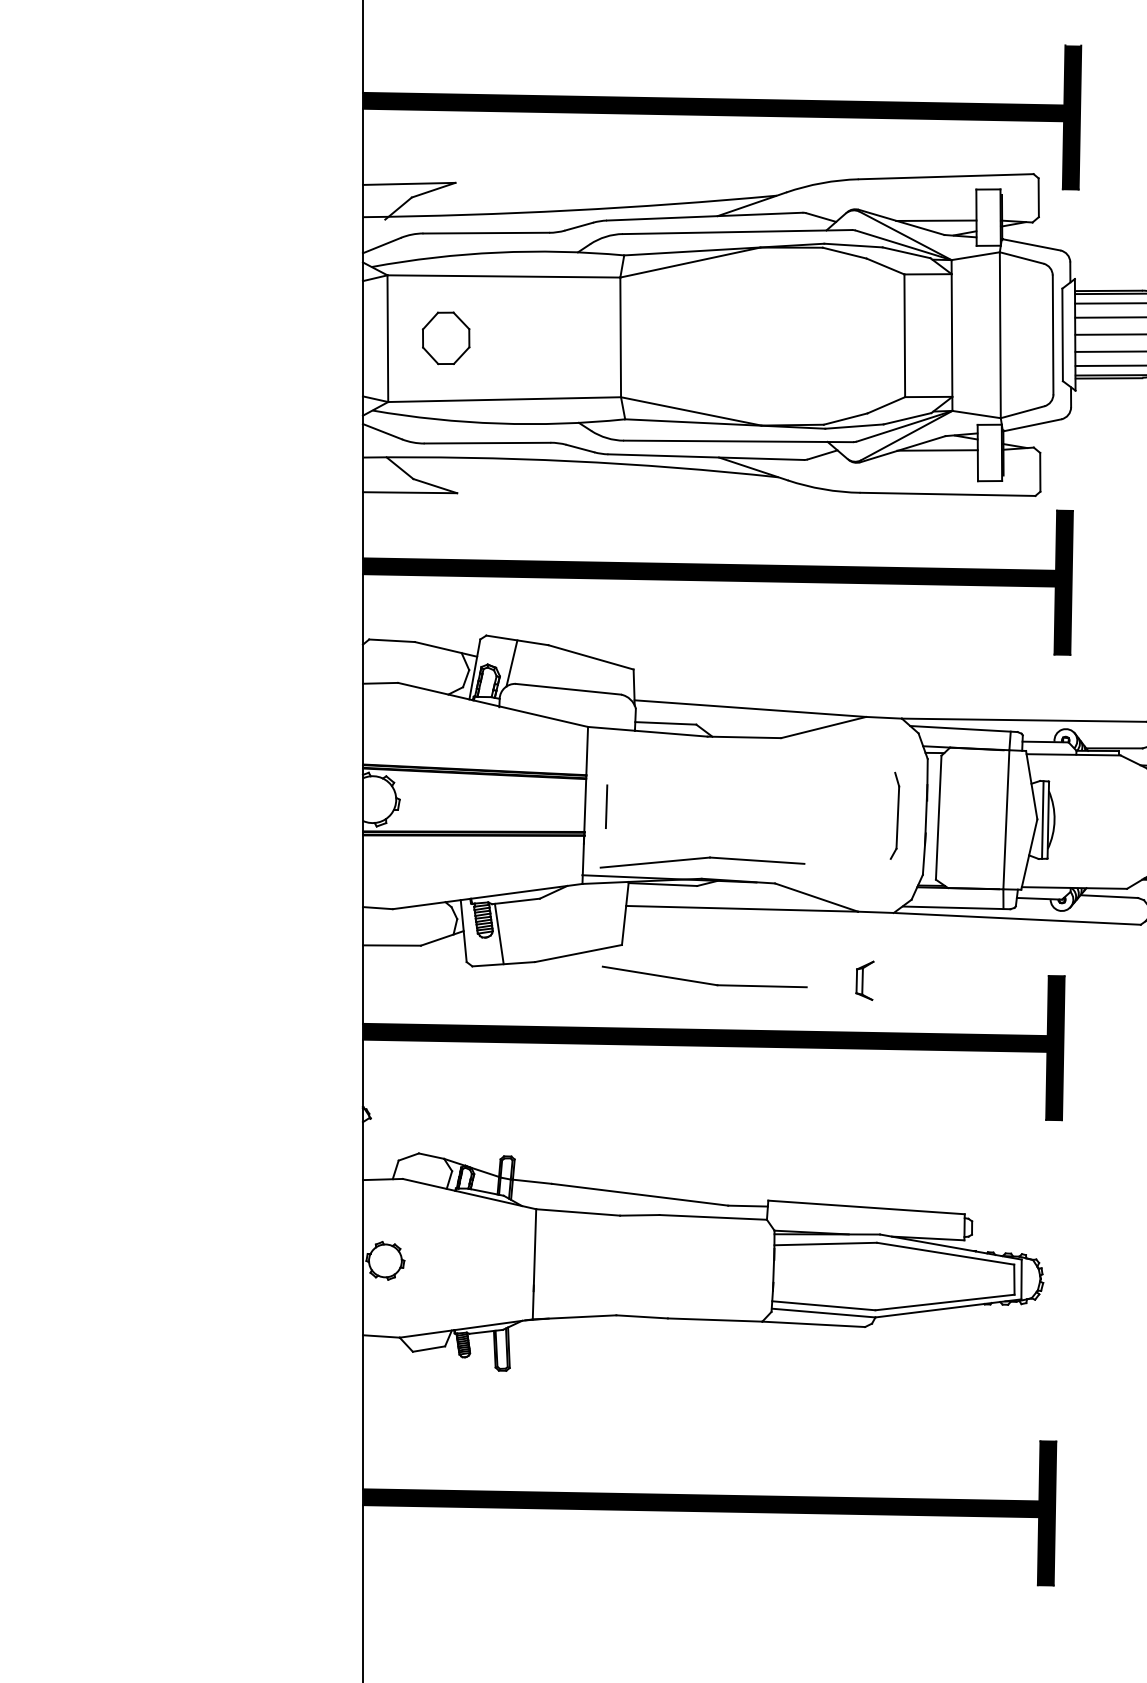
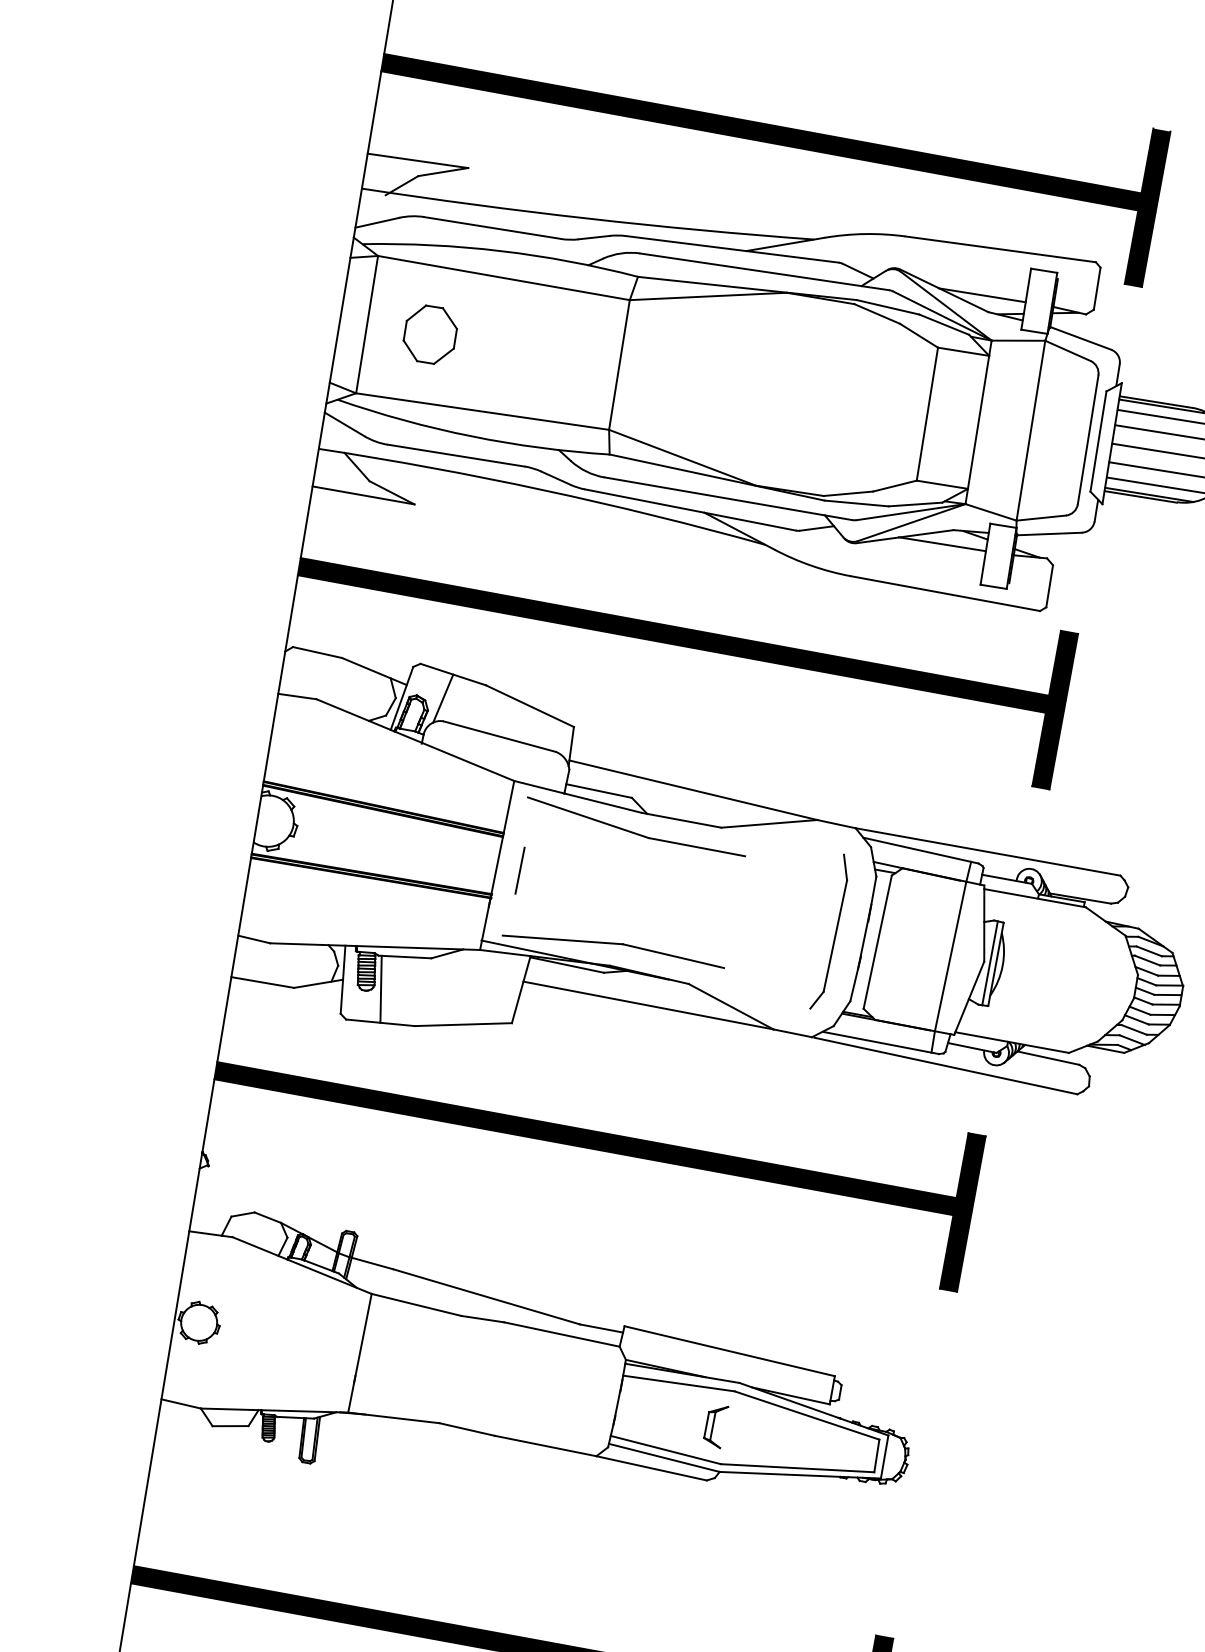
part: (894, 815) -> (830, 931), size x1.67
part: (704, 976) -> (636, 826), moved
part: (864, 980) -> (715, 1425), moved

